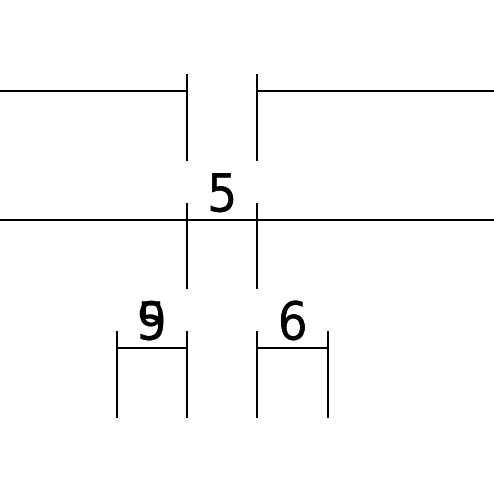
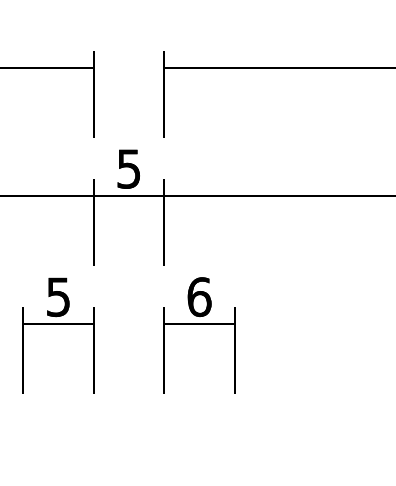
text: (151, 320) -> (58, 297), 9 -> 5

